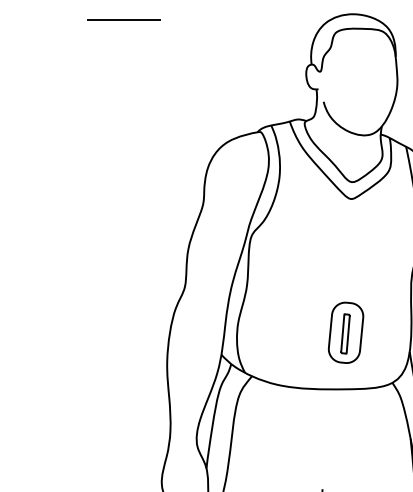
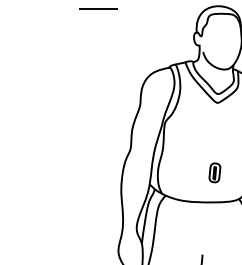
part: (345, 332) -> (214, 172), size x0.6

